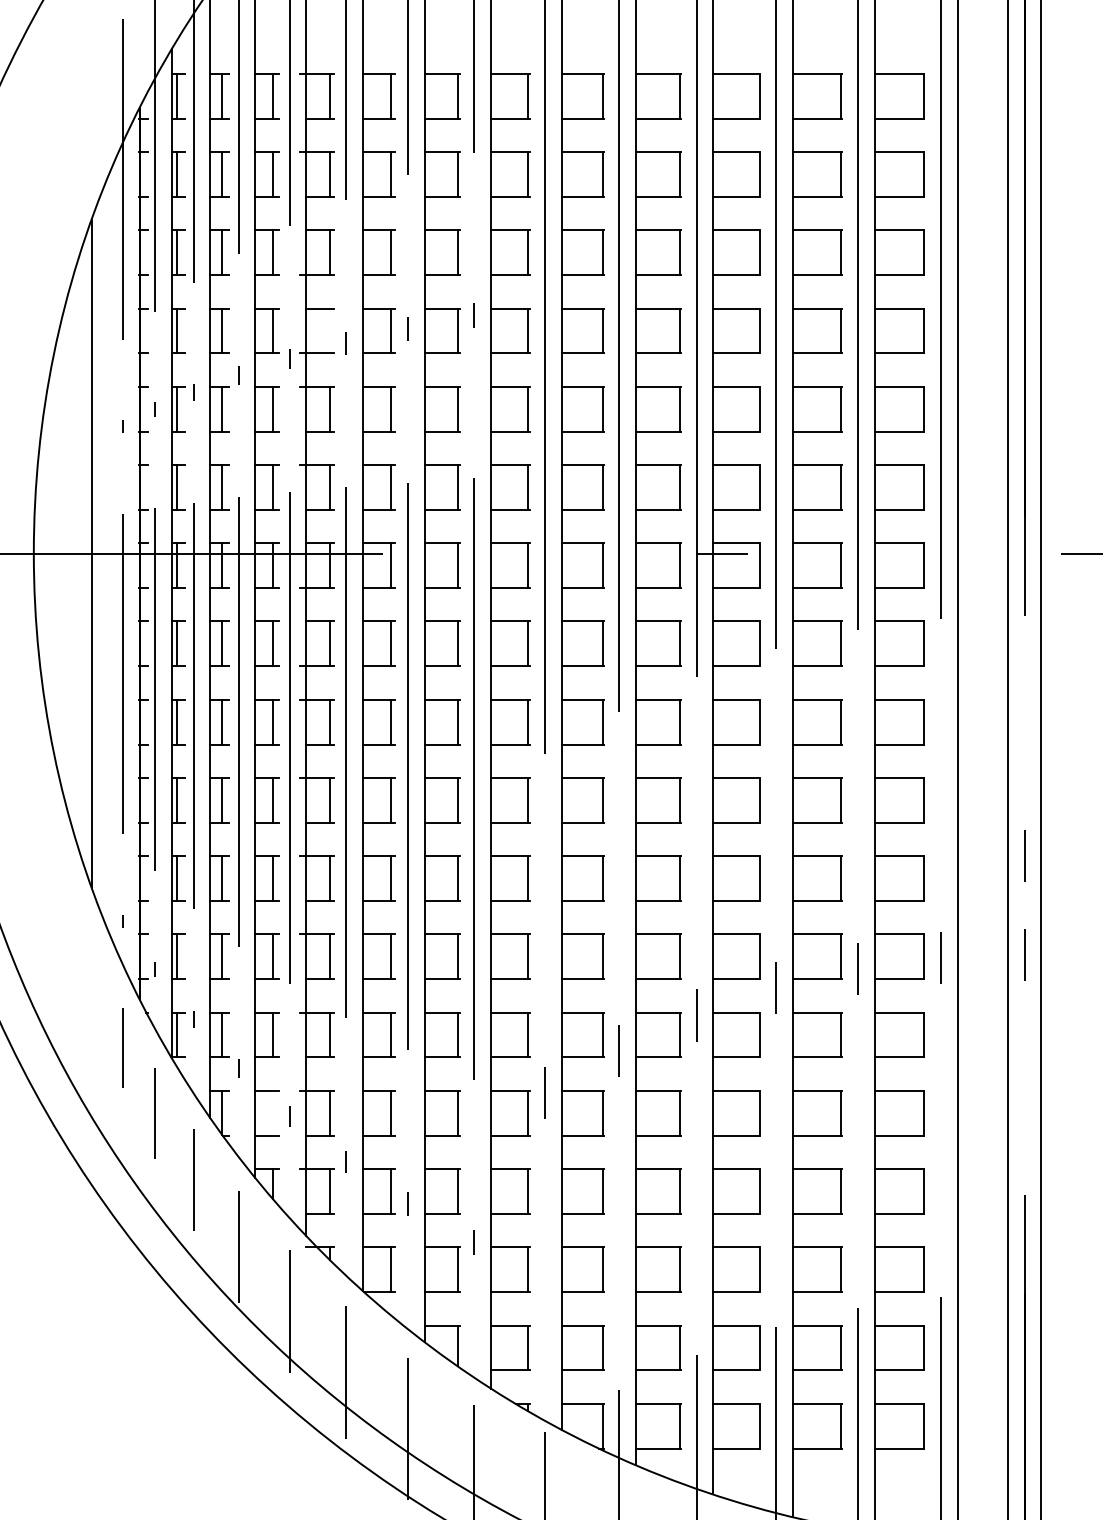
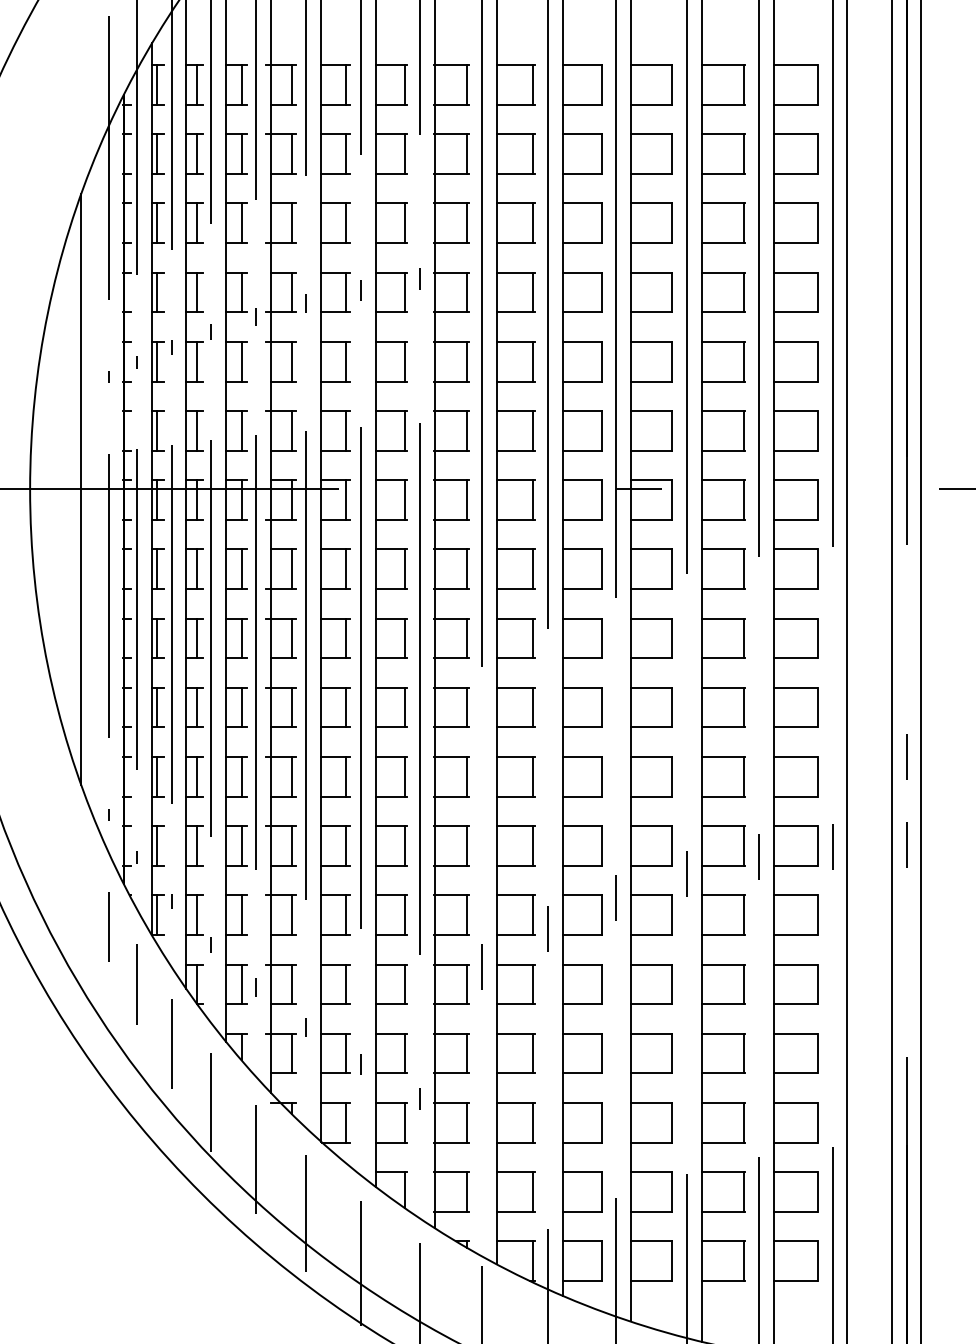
line: (329, 330) -> (291, 292), added
line: (272, 1112) -> (241, 983), added

